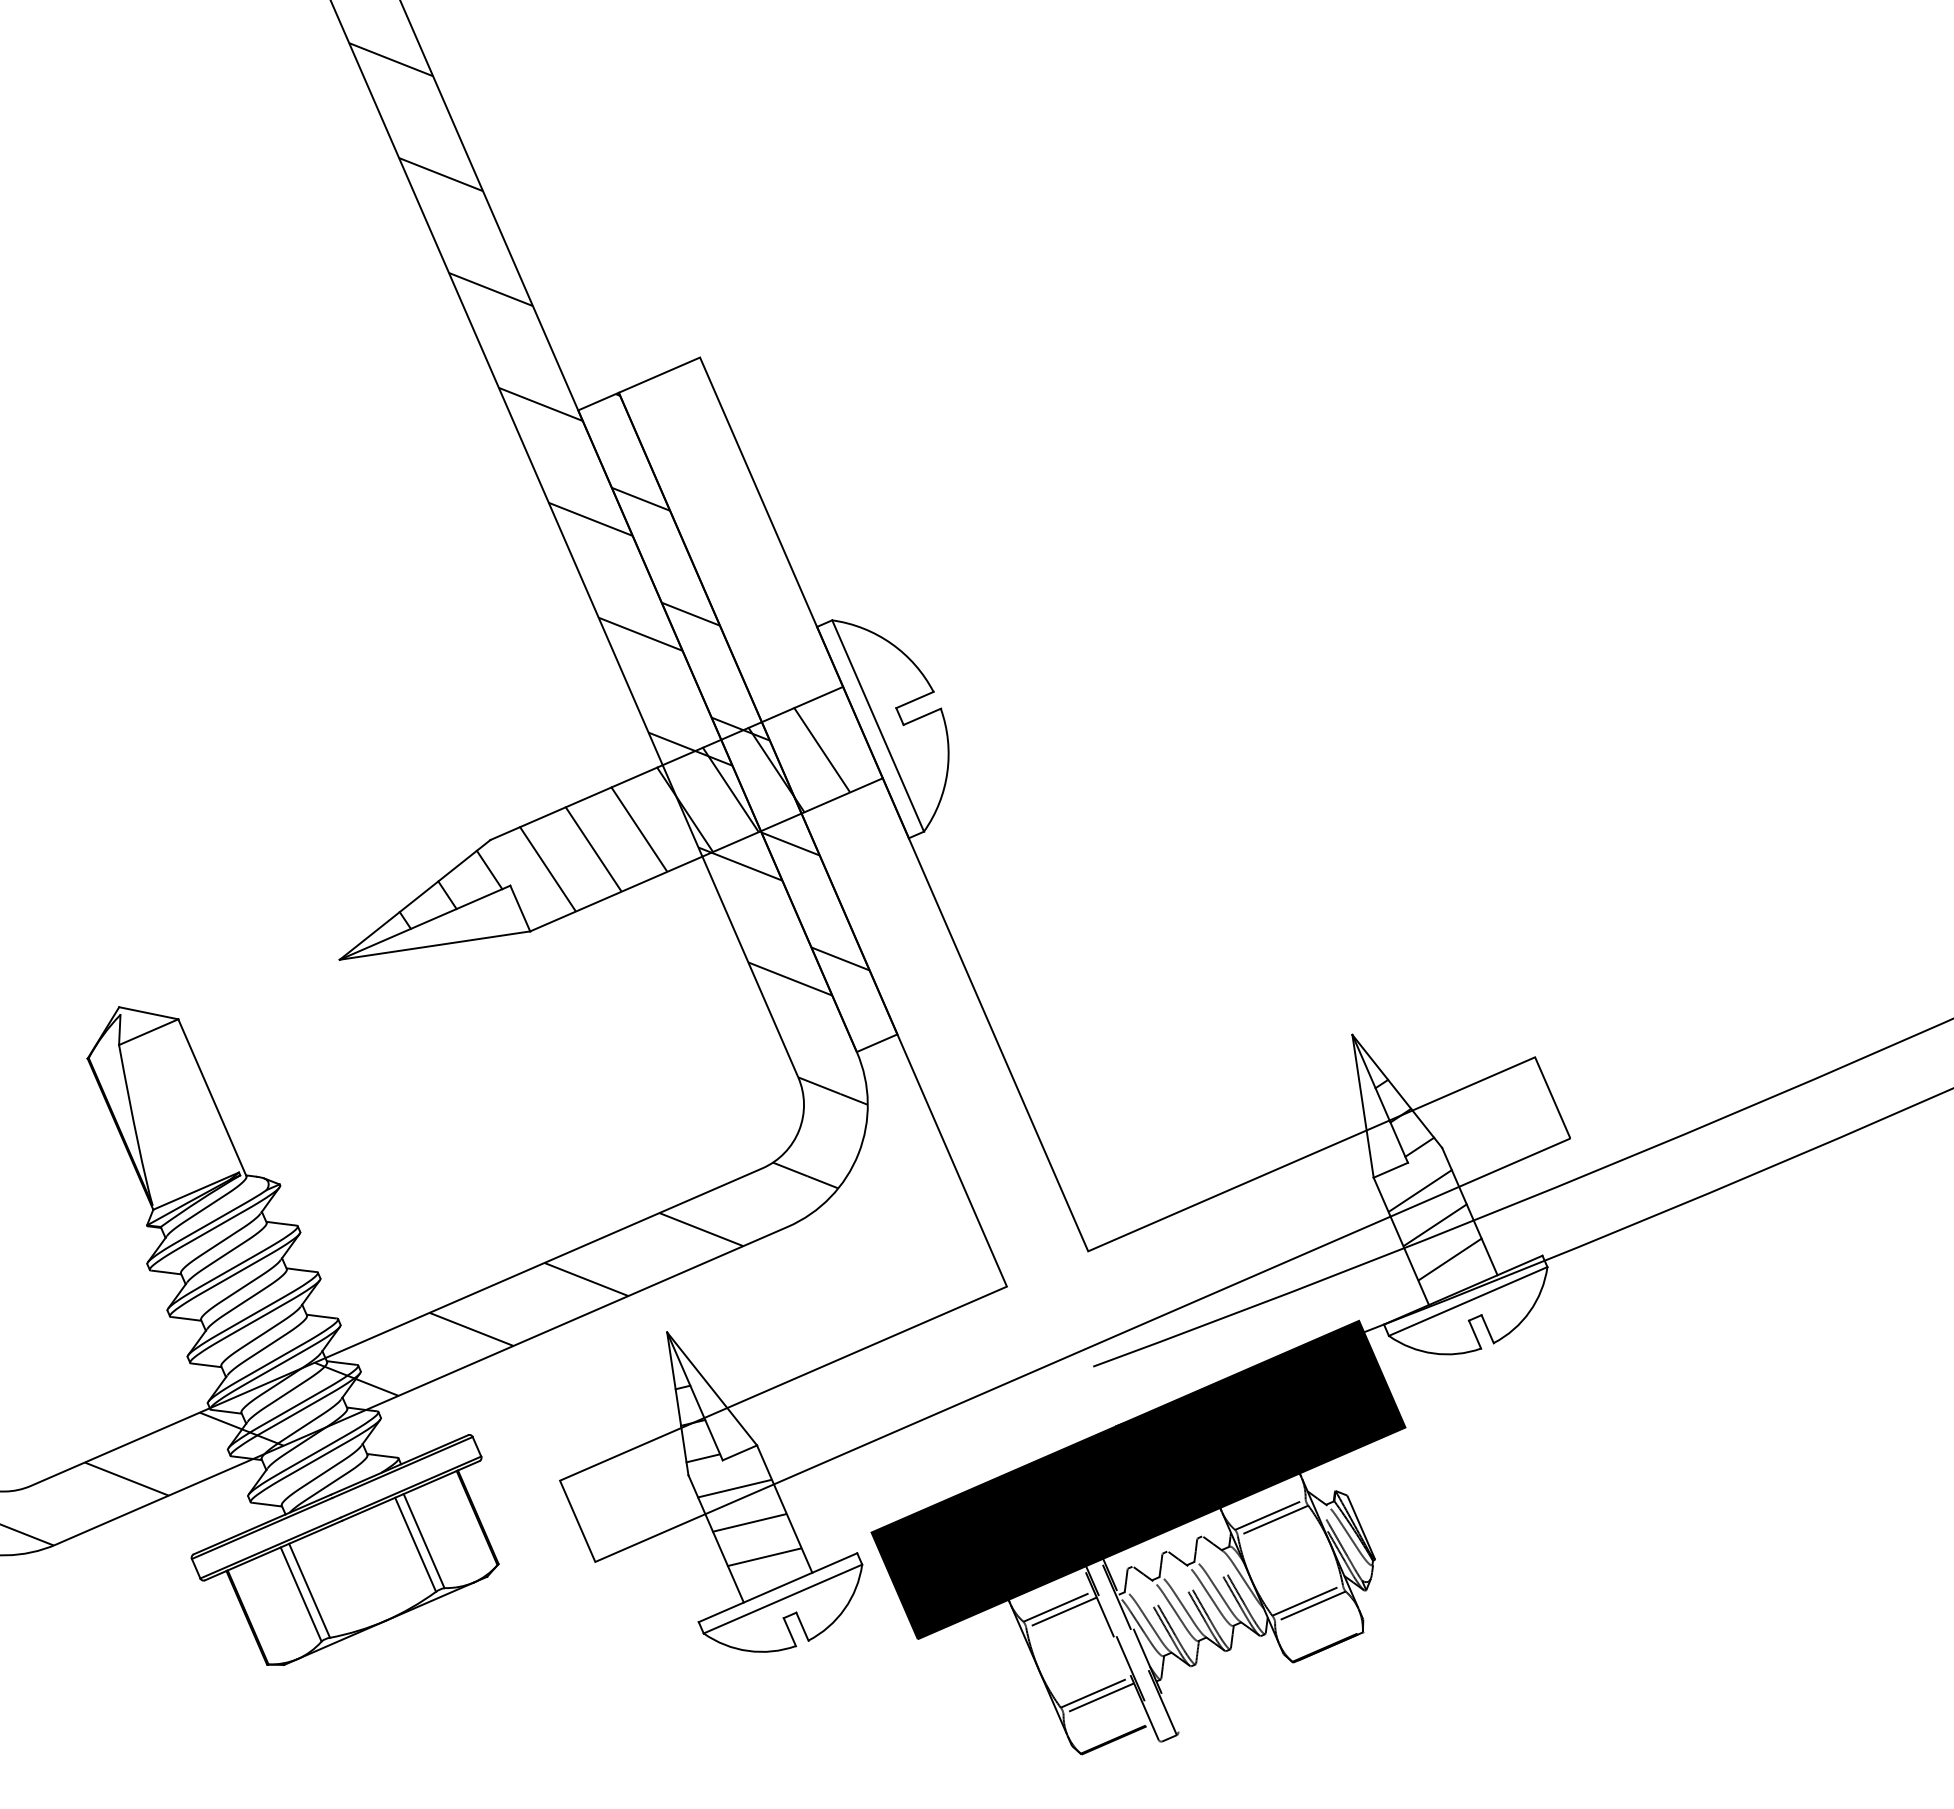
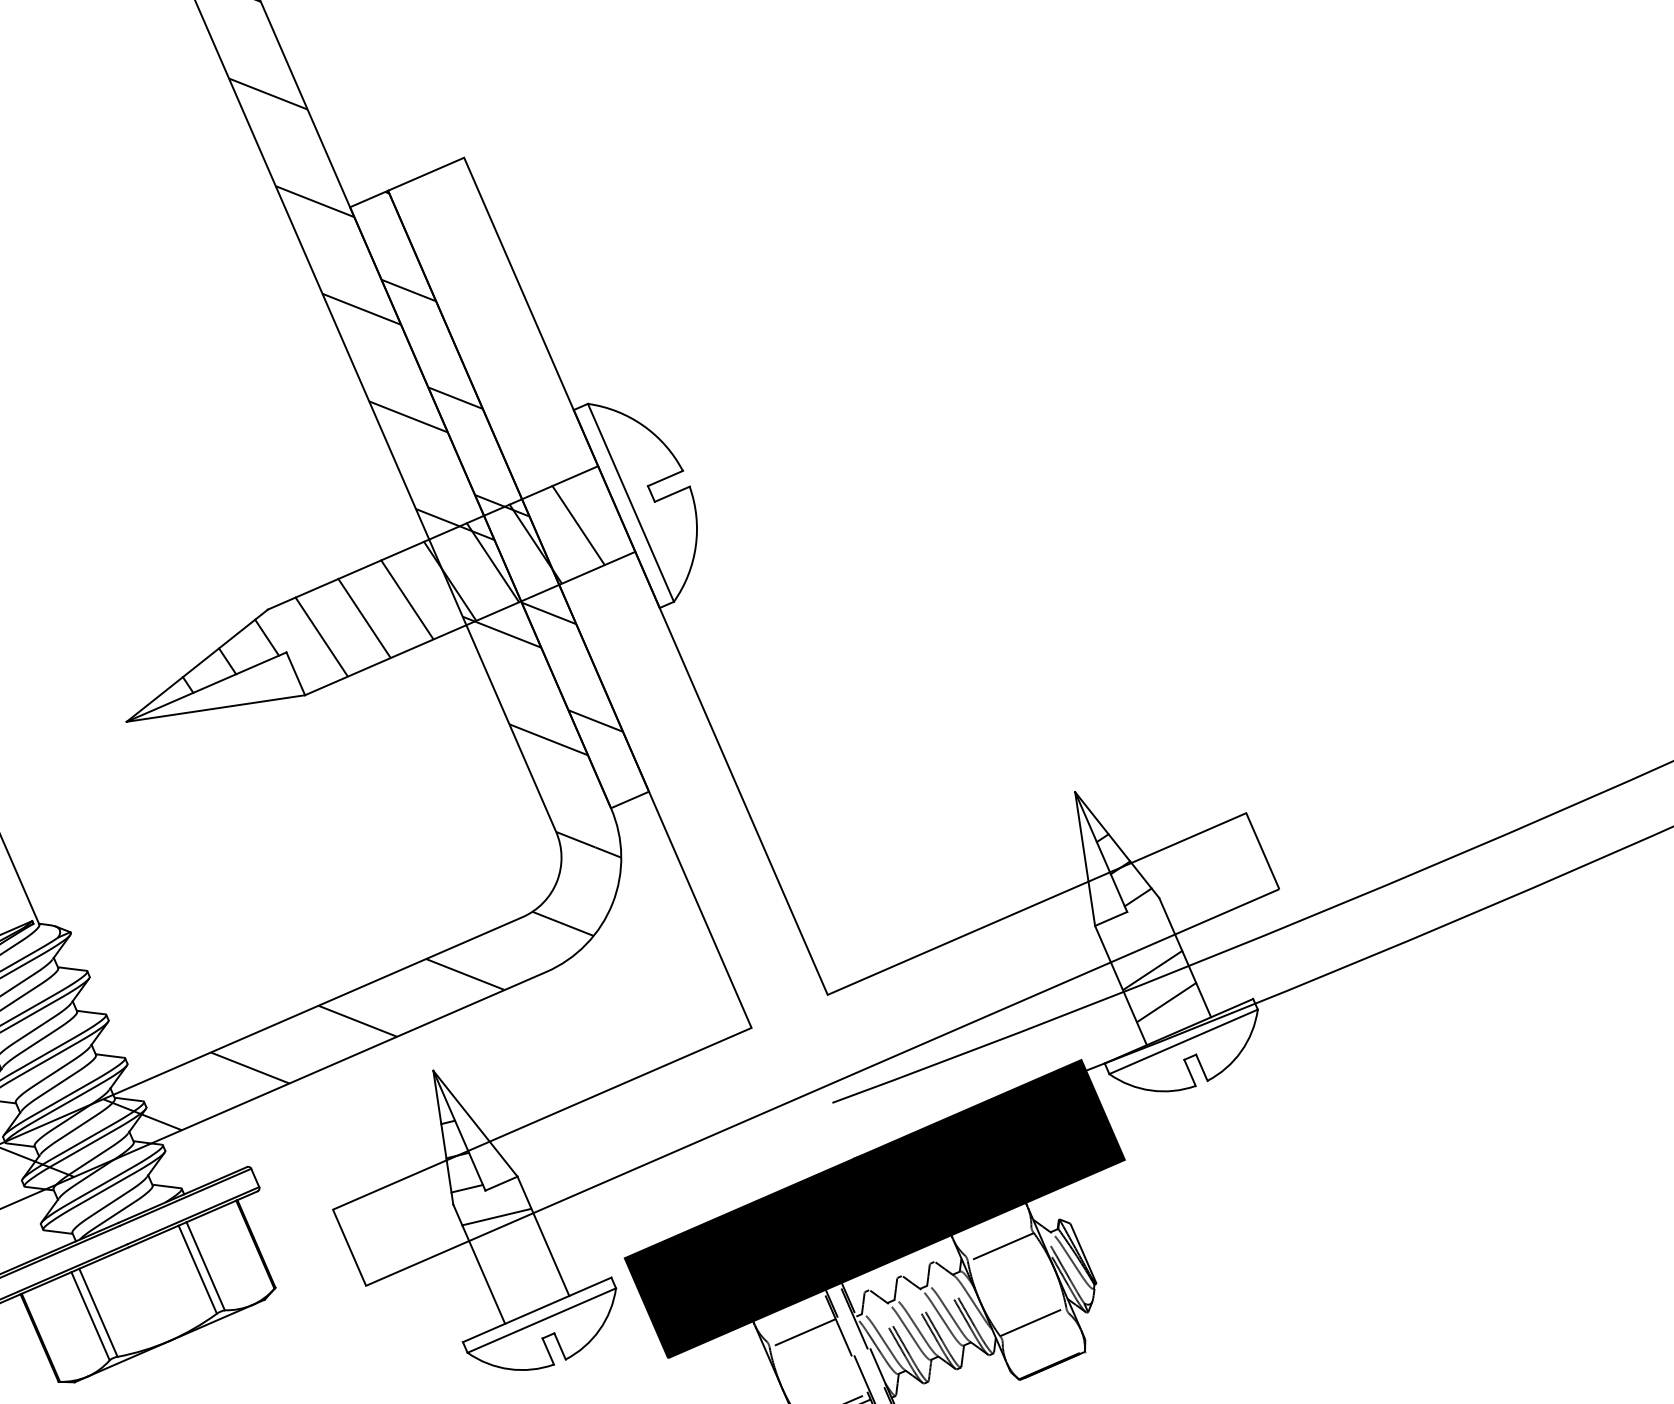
line: (1420, 1190) -> (1138, 937), removed
line: (1270, 1514) -> (998, 1241), removed
line: (748, 1522) -> (509, 1248), removed
line: (763, 1557) -> (523, 1281), removed
line: (1058, 1606) -> (799, 1327), removed
line: (1310, 1606) -> (1035, 1327), removed

